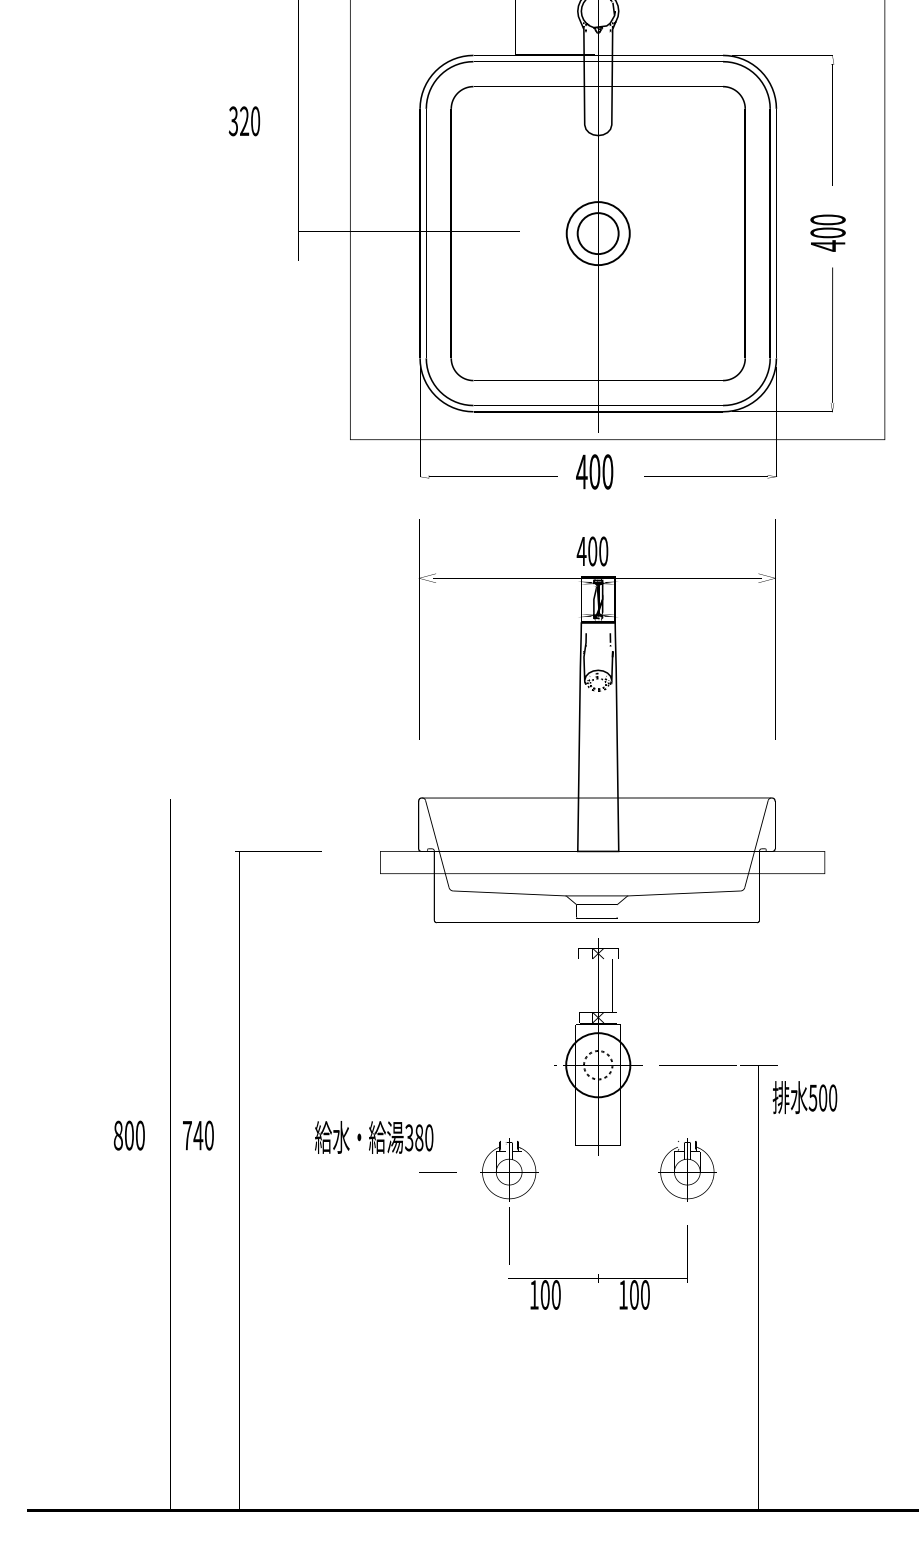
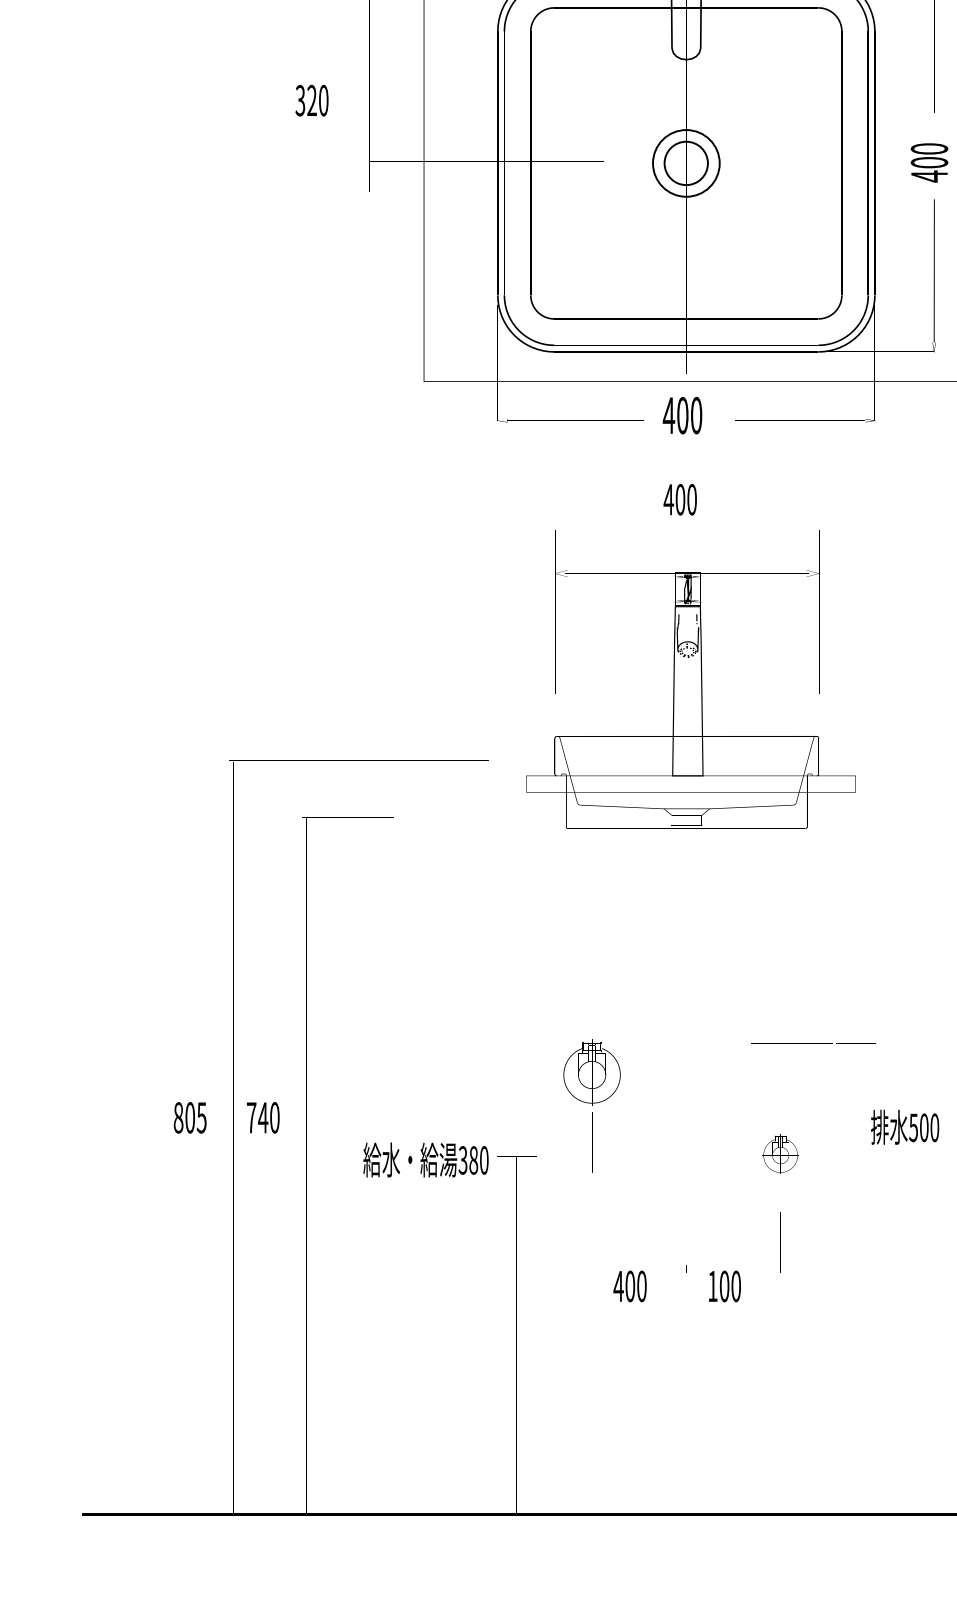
text: (244, 121) -> (312, 100), moved
part: (602, 721) -> (690, 679), size x0.7
part: (598, 1046) -> (686, 1023), removed
text: (804, 1097) -> (904, 1127), moved
text: (139, 1135) -> (200, 1117), 800 -> 805
text: (374, 1137) -> (426, 1160), moved
part: (687, 1169) -> (780, 1153), size x0.6
part: (509, 1201) -> (592, 1106), moved
text: (534, 1294) -> (618, 1285), 100 -> 400

